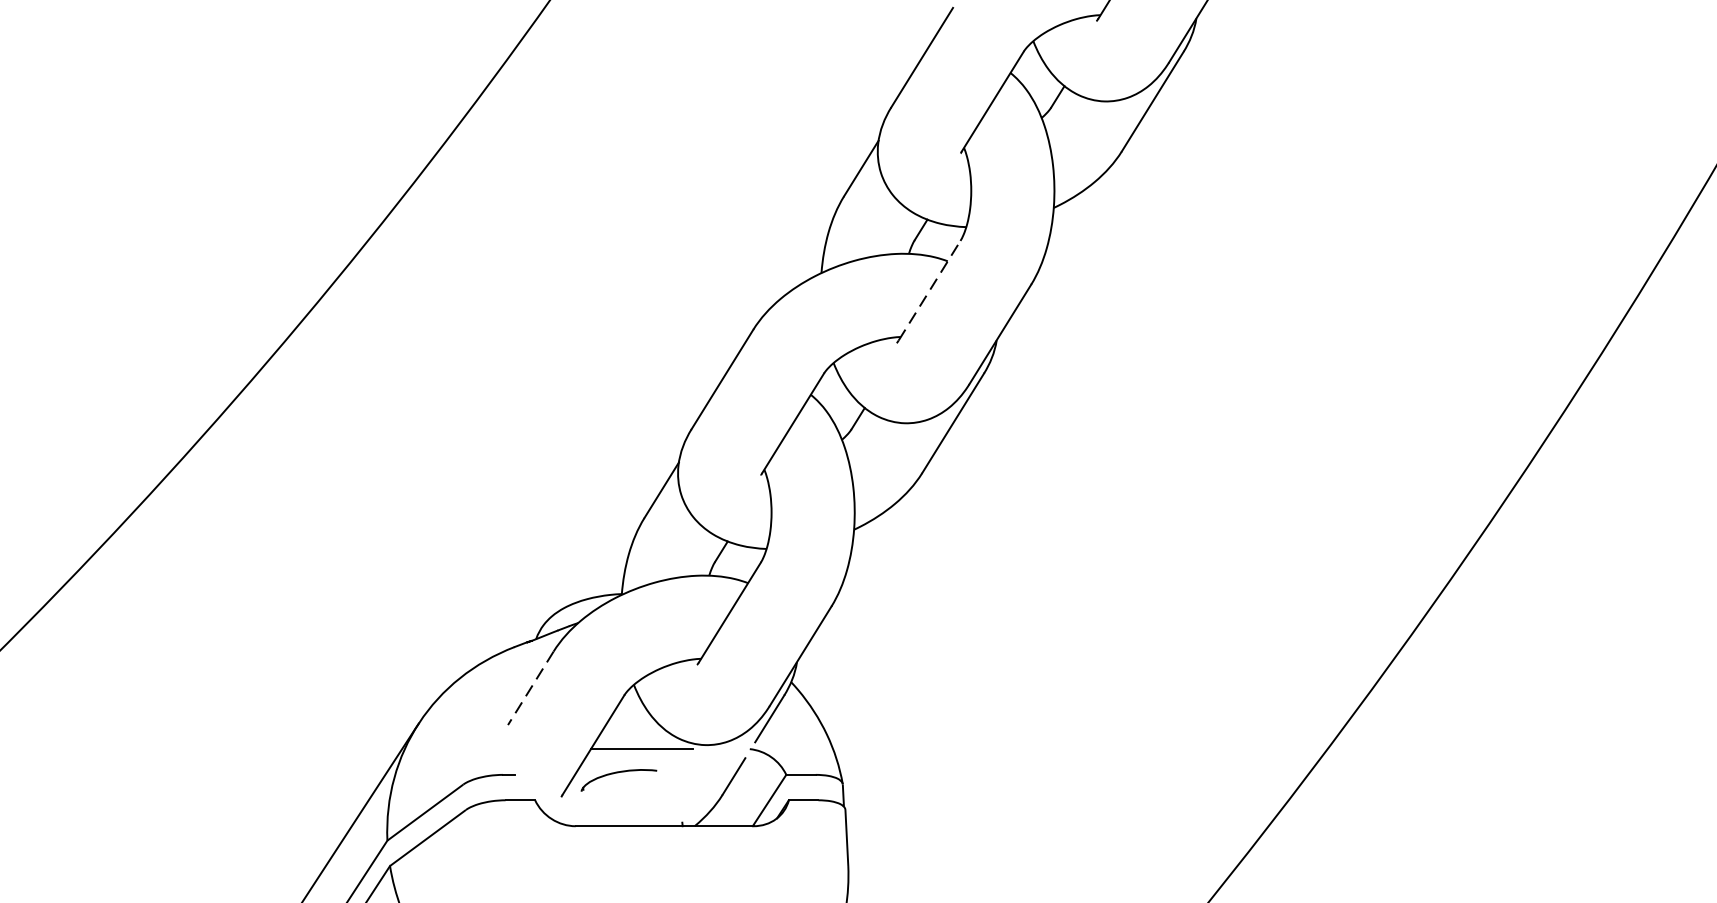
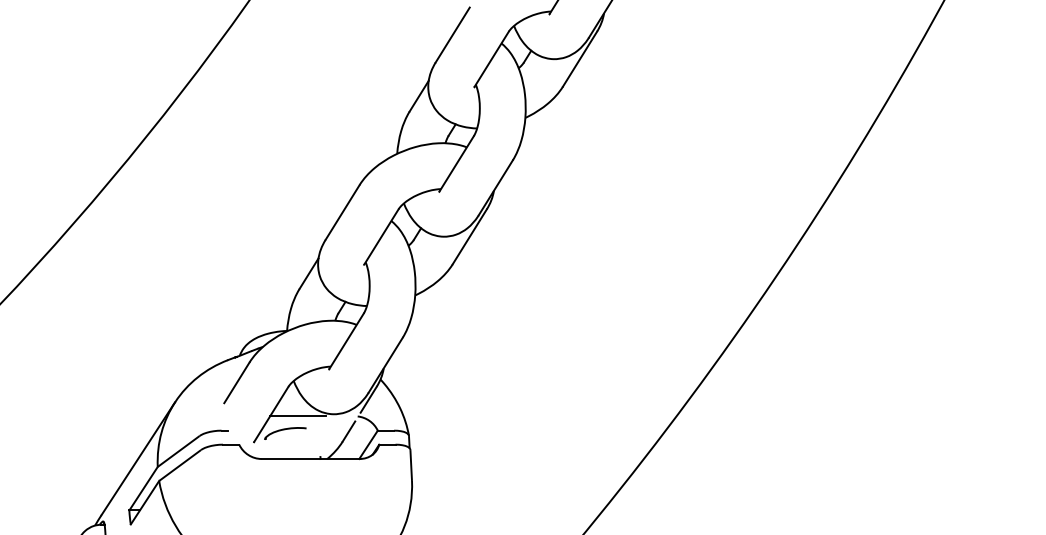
line: (930, 290) -> (457, 163), dashed -> solid
line: (530, 687) -> (236, 382), dashed -> solid

